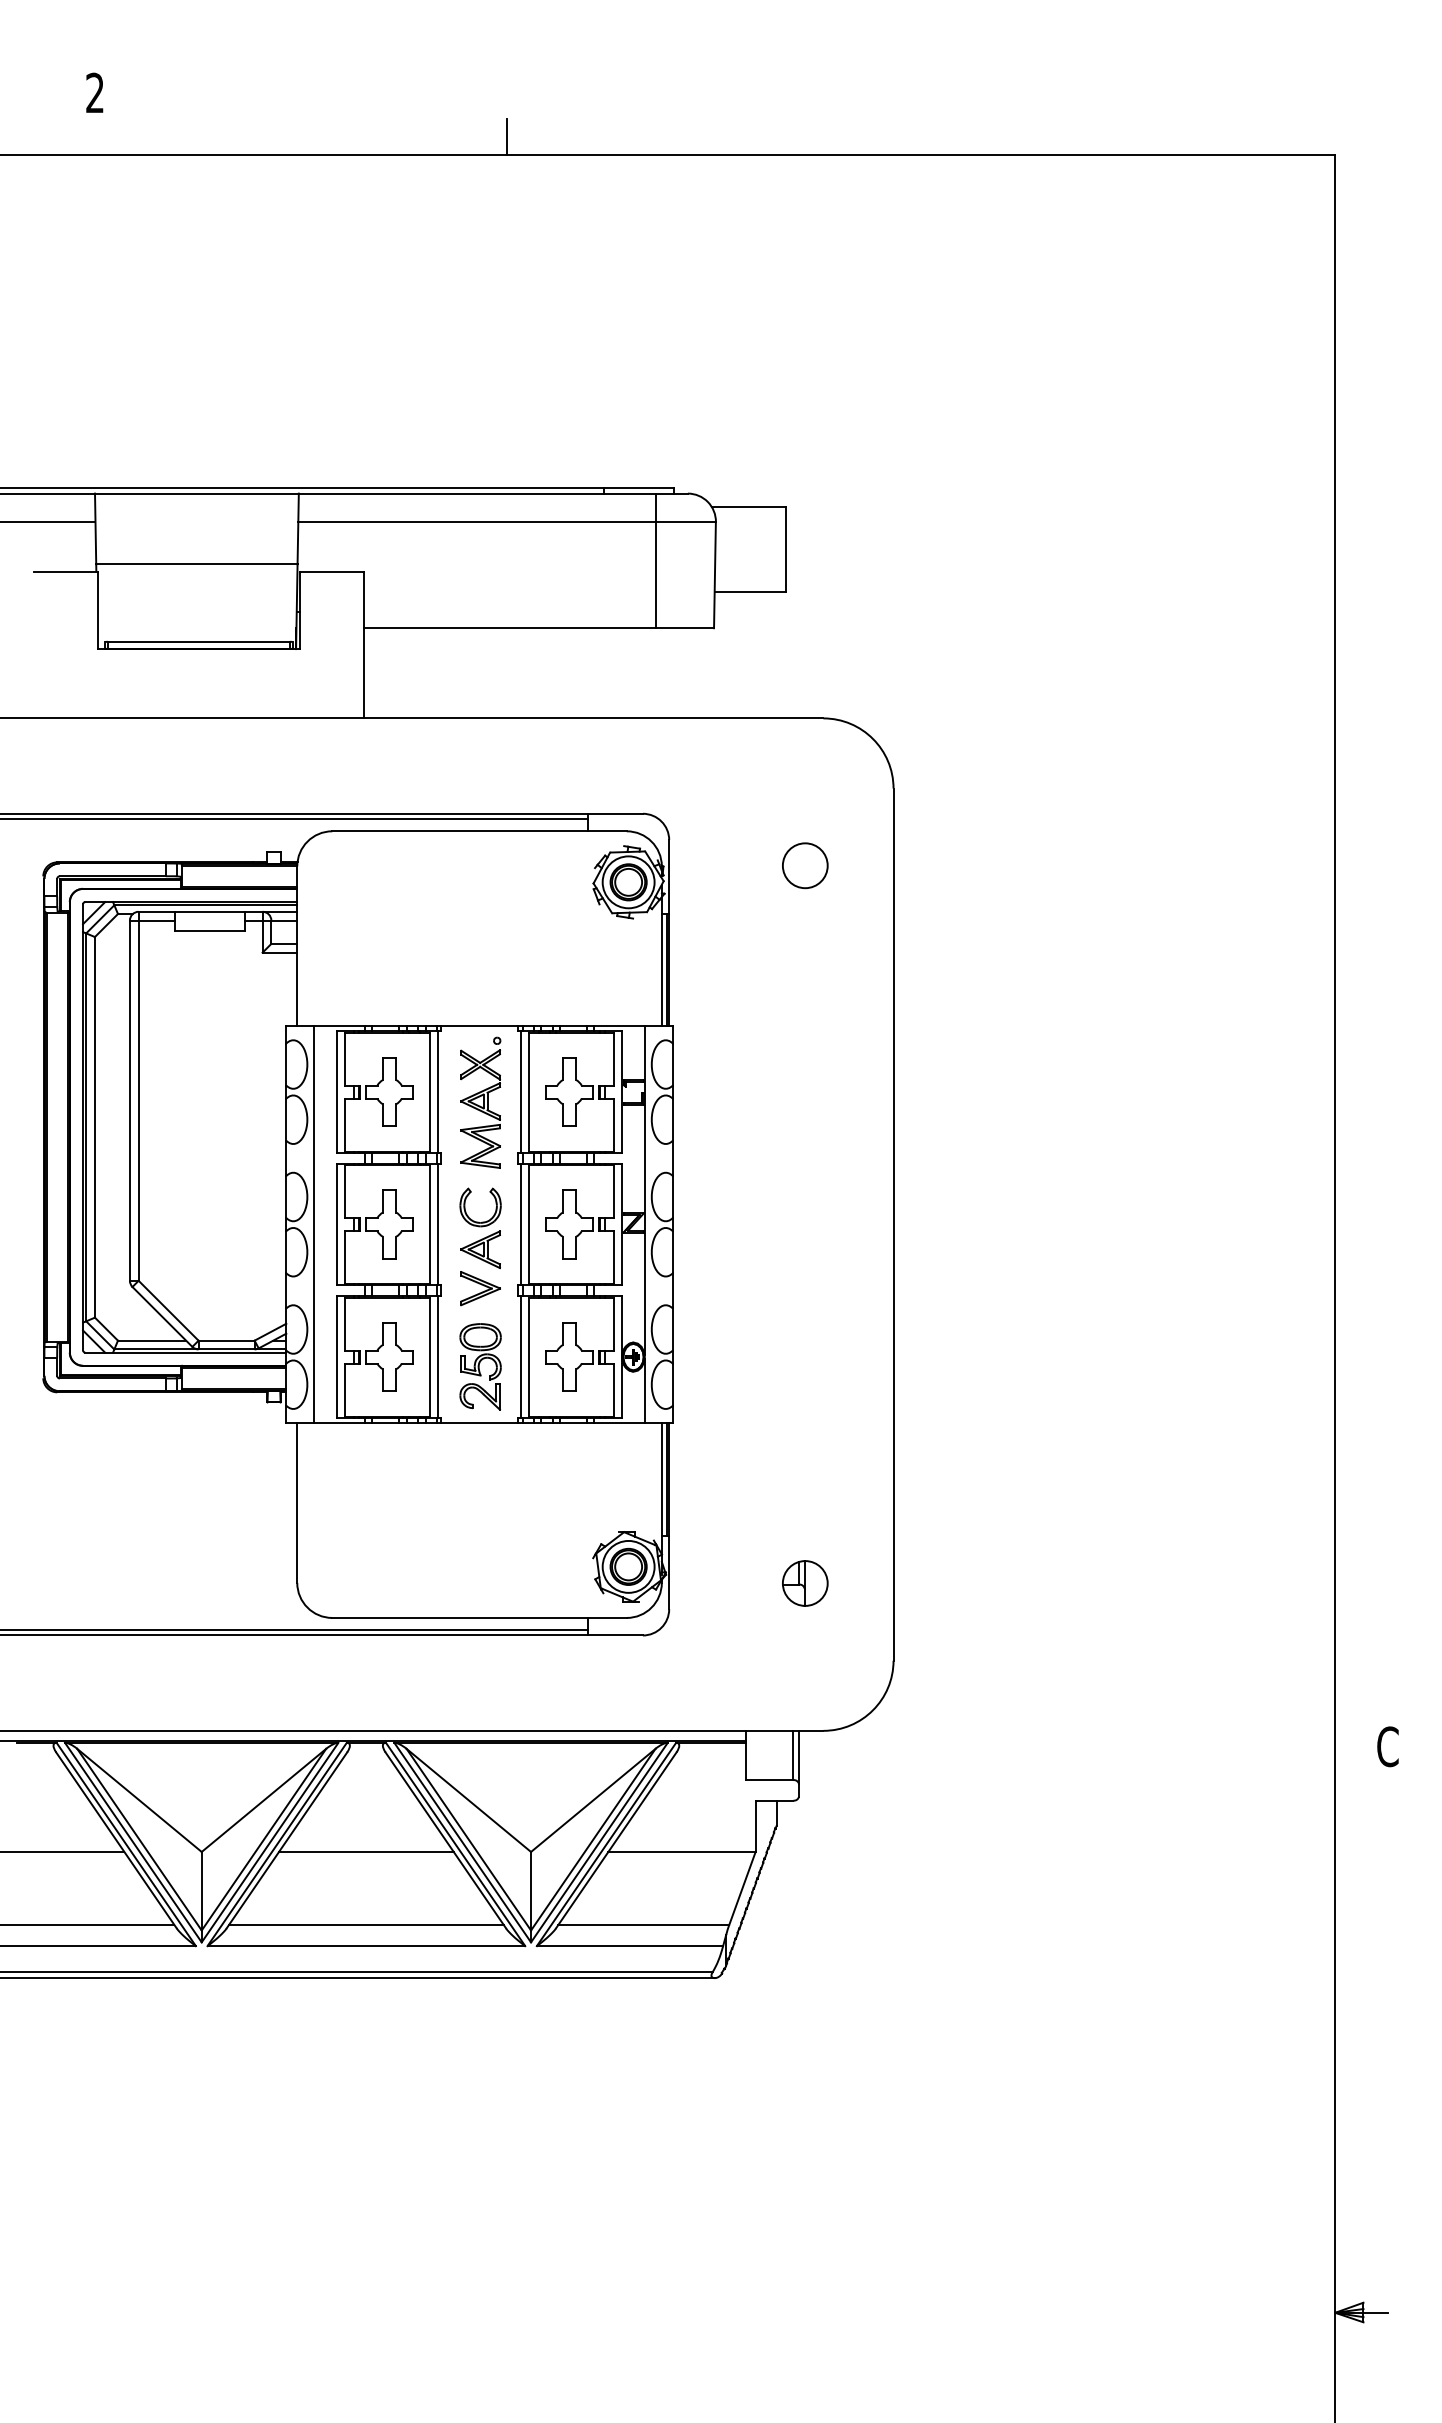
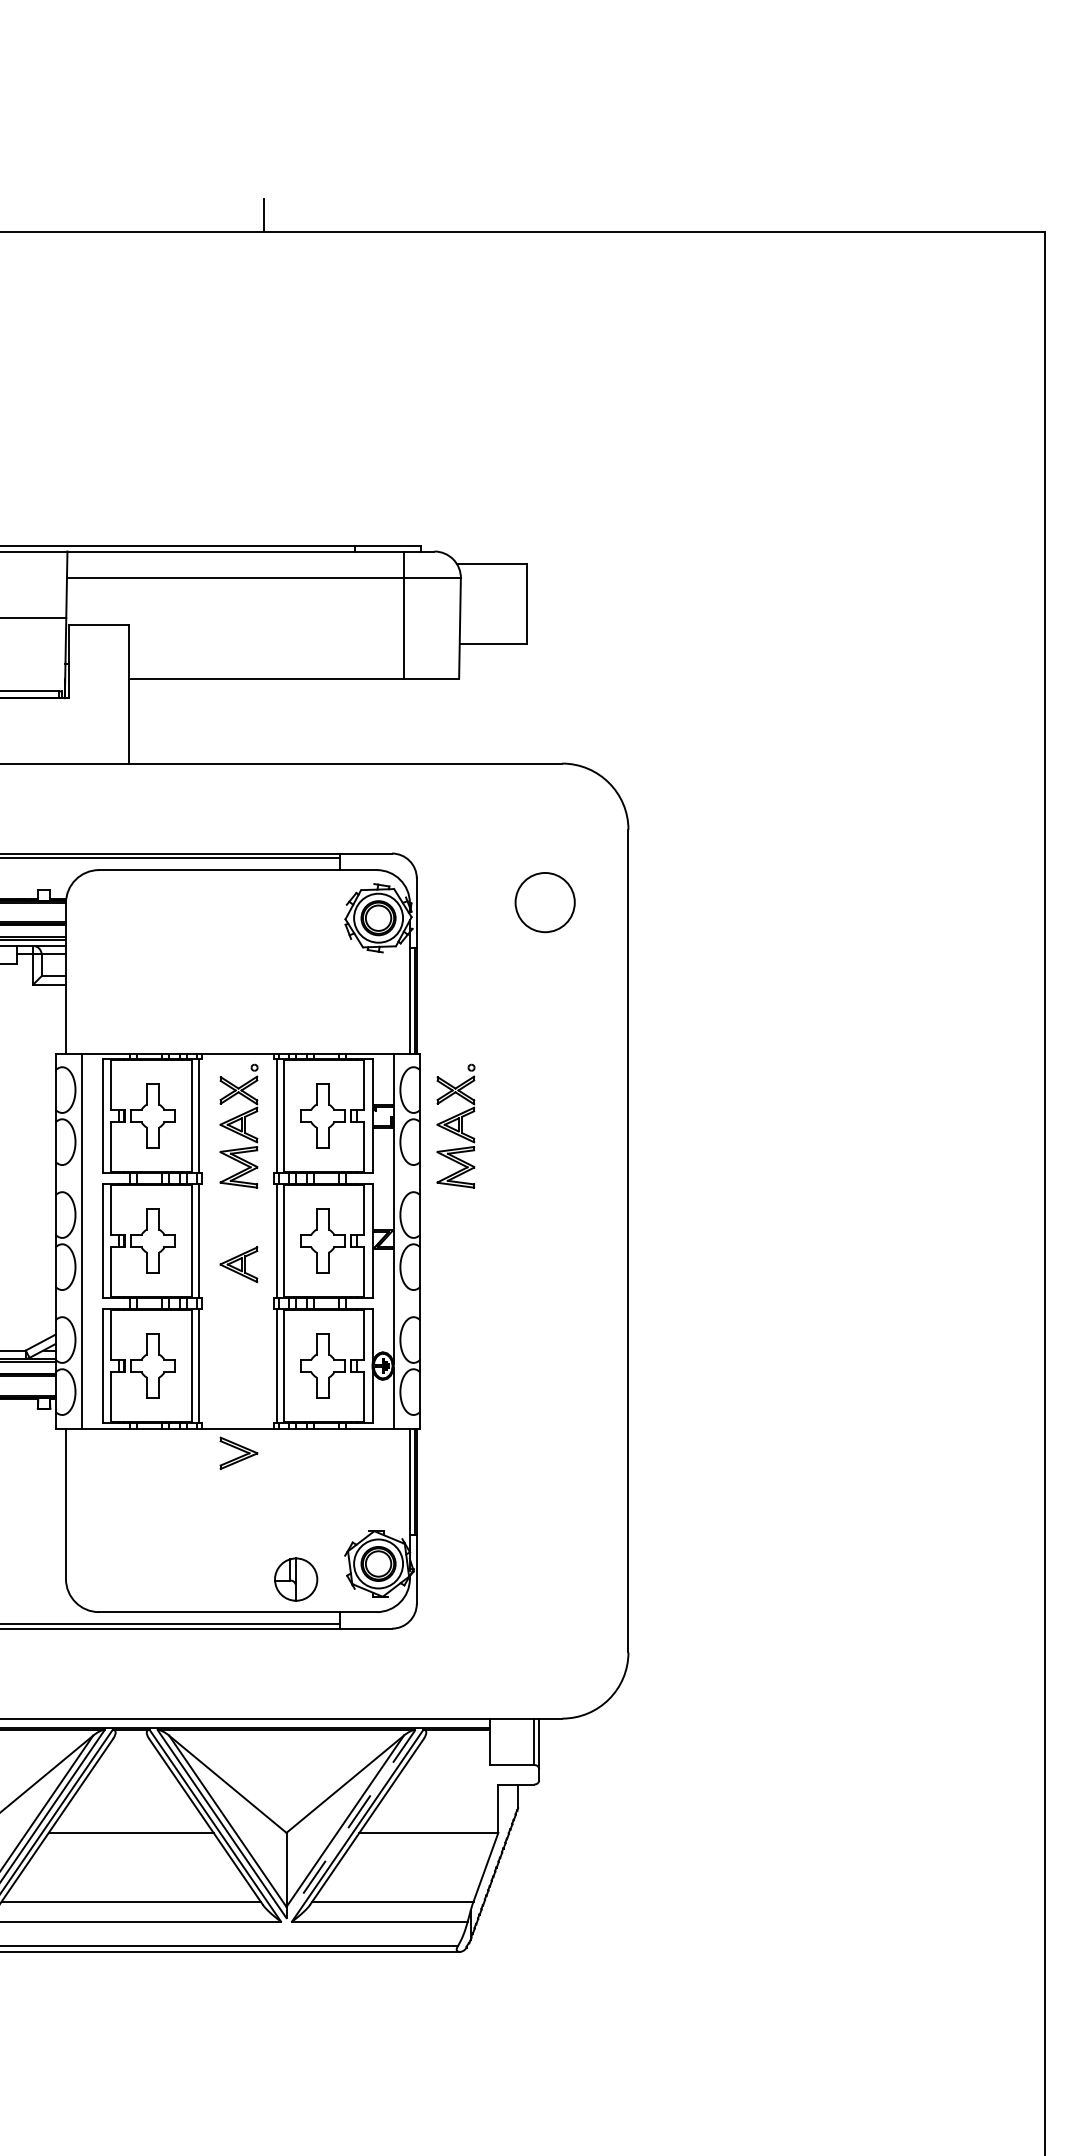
circle: (804, 865) -> (544, 902), size x1.4
part: (710, 1102) -> (455, 1125), added
part: (478, 1221) -> (236, 1238), removed
part: (480, 1288) -> (238, 1453), moved
part: (480, 1366) -> (238, 1374), removed
part: (805, 1583) -> (296, 1579), moved
line: (599, 1842) -> (351, 1823), solid -> dashed

